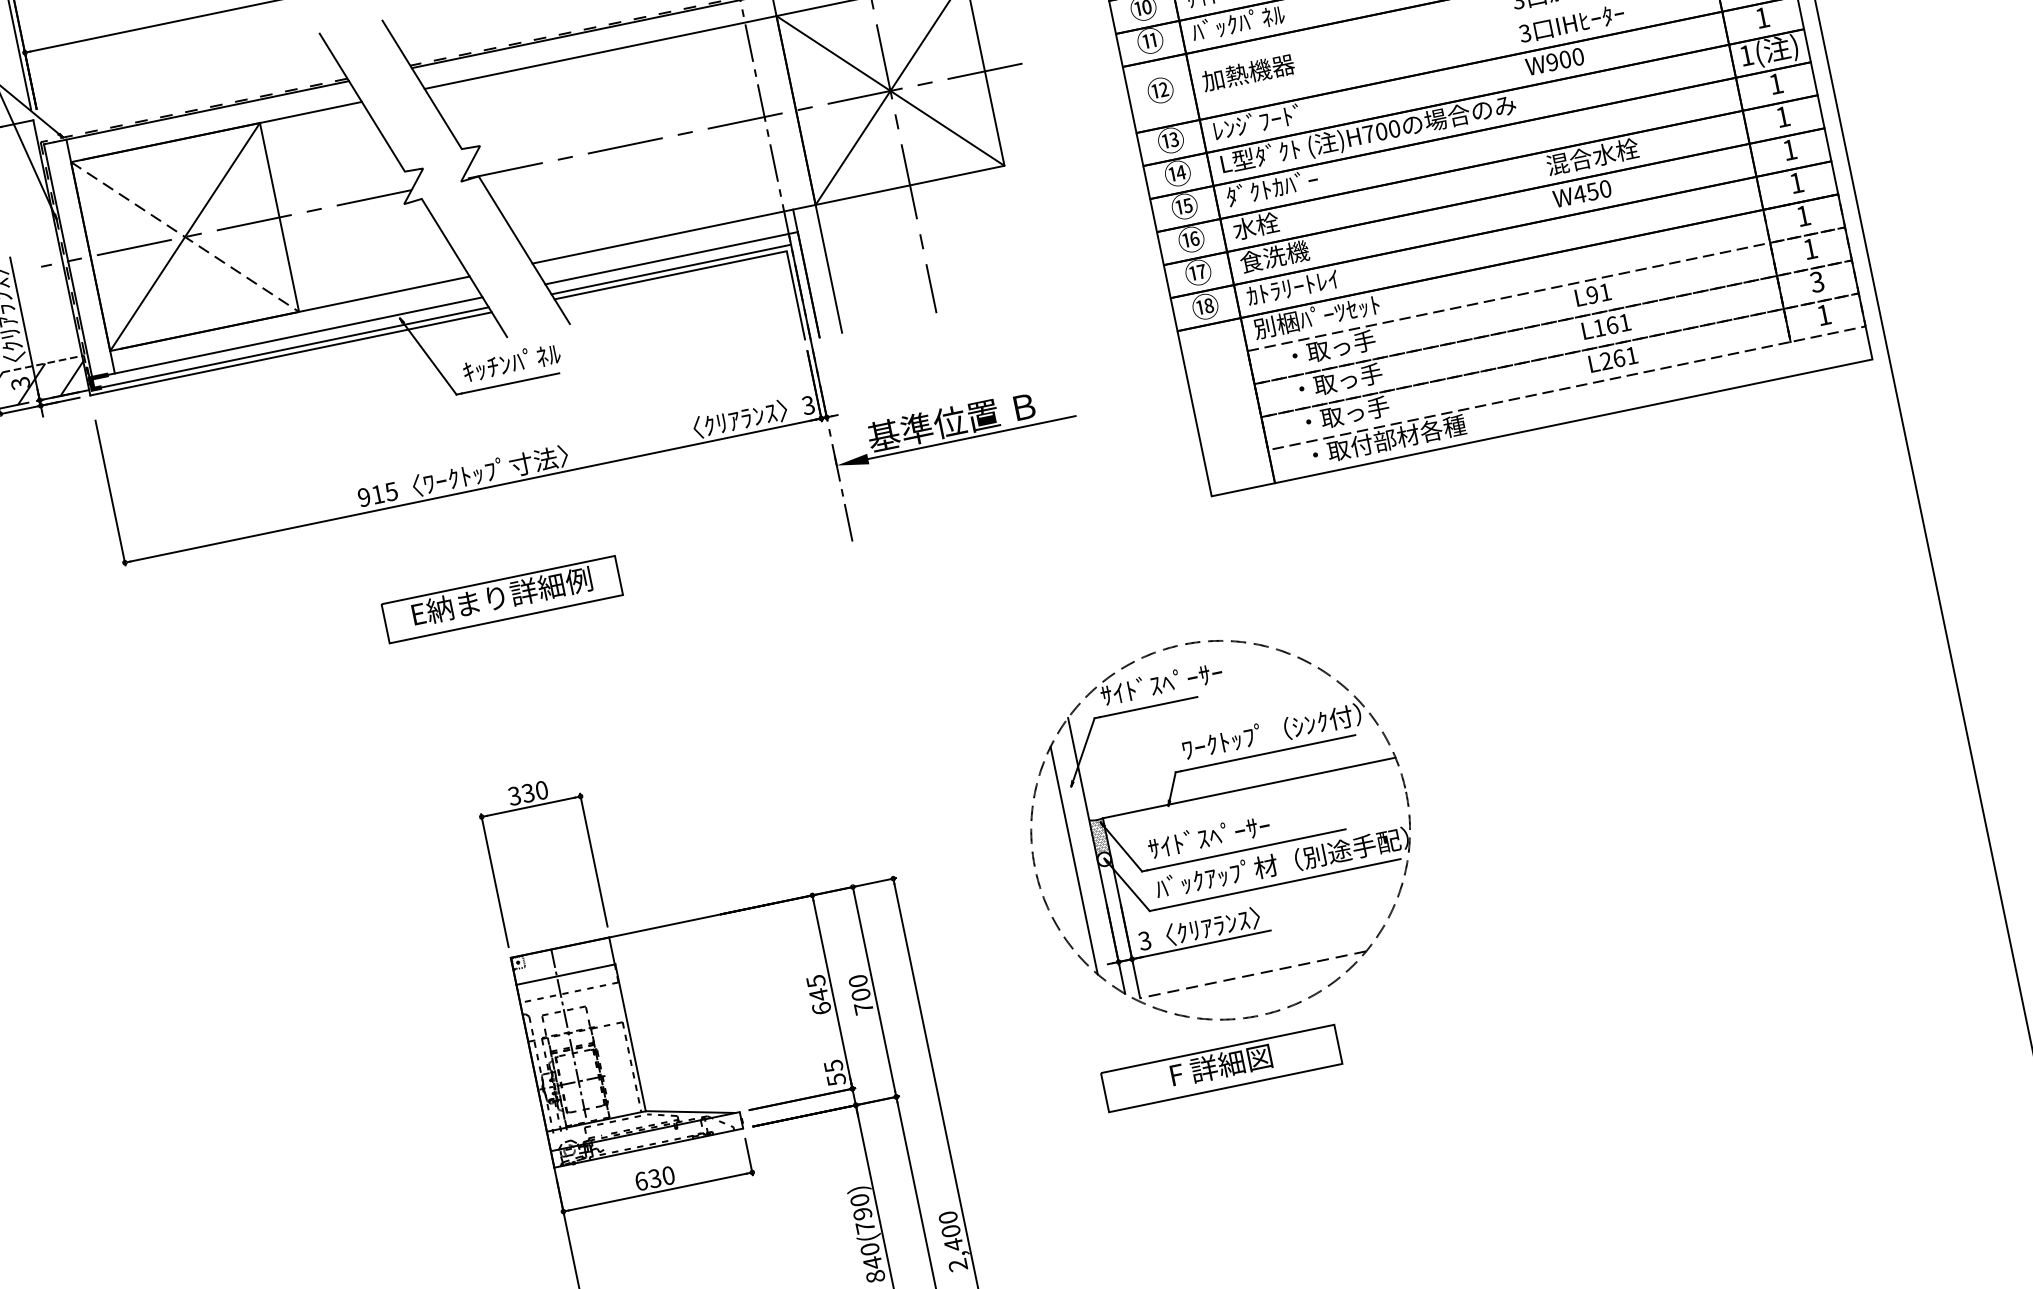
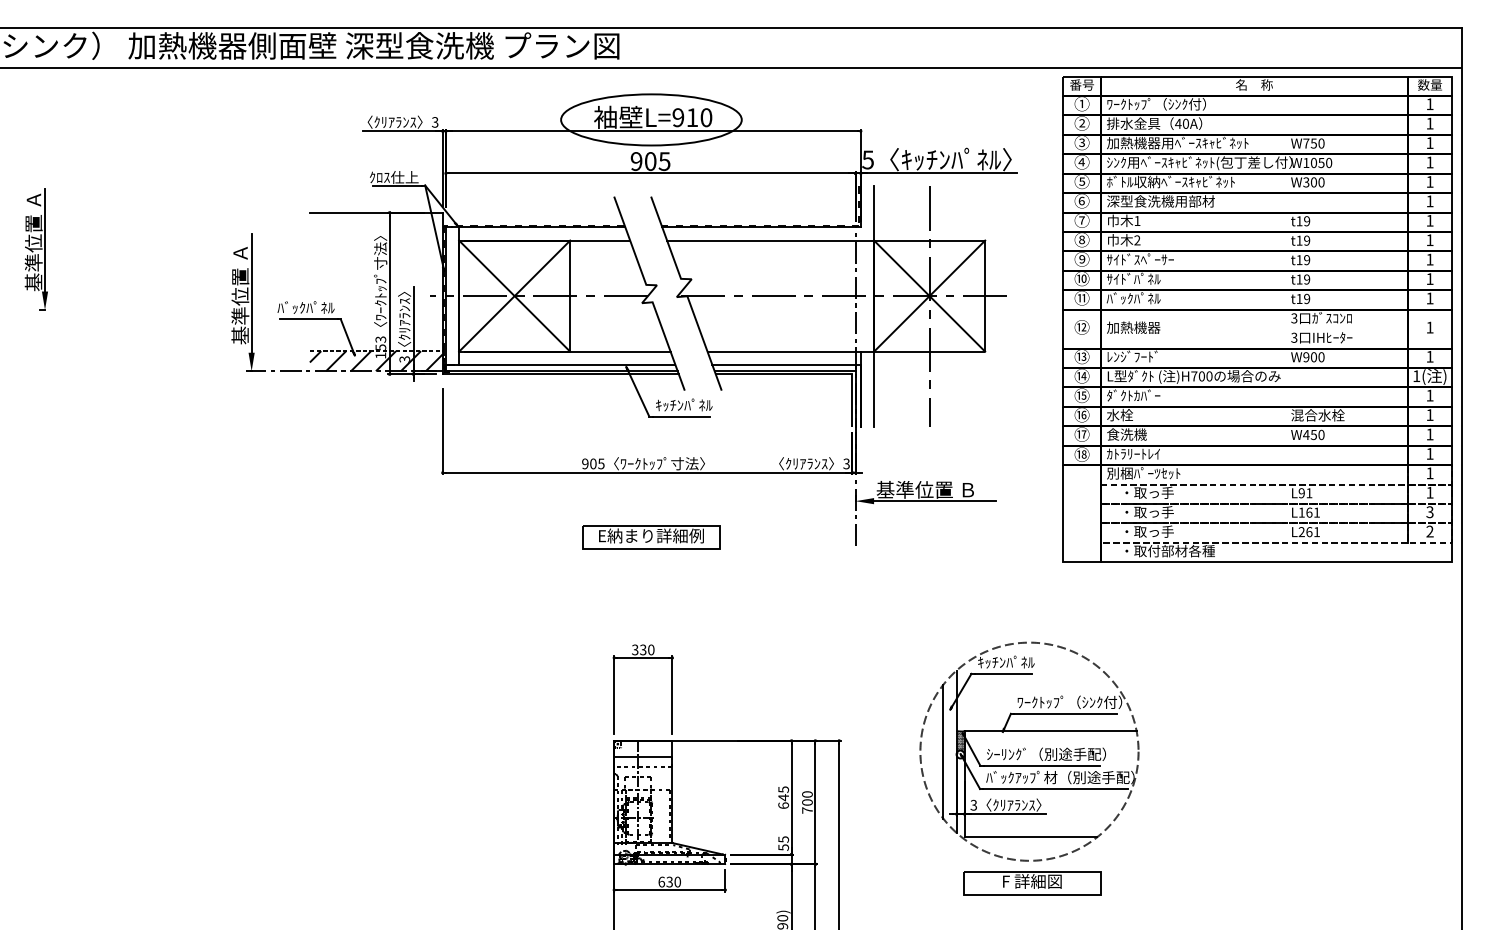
line: (184, 237) -> (514, 296), dashed -> solid
text: (1823, 315) -> (1429, 531), 1 -> 2
text: (378, 493) -> (593, 463), 915 -> 905
text: (1159, 682) -> (1012, 661), ｻｲﾄﾞｽﾍﾟｰｻｰ -> ｷｯﾁﾝﾊﾟﾈﾙ
text: (1248, 827) -> (1045, 753), ｻｲﾄﾞｽﾍﾟｰｻｰ -> ｼｰﾘﾝｸﾞ（別途手配）
line: (1252, 975) -> (1030, 837), dashed -> solid
part: (1222, 1068) -> (1032, 883), moved

